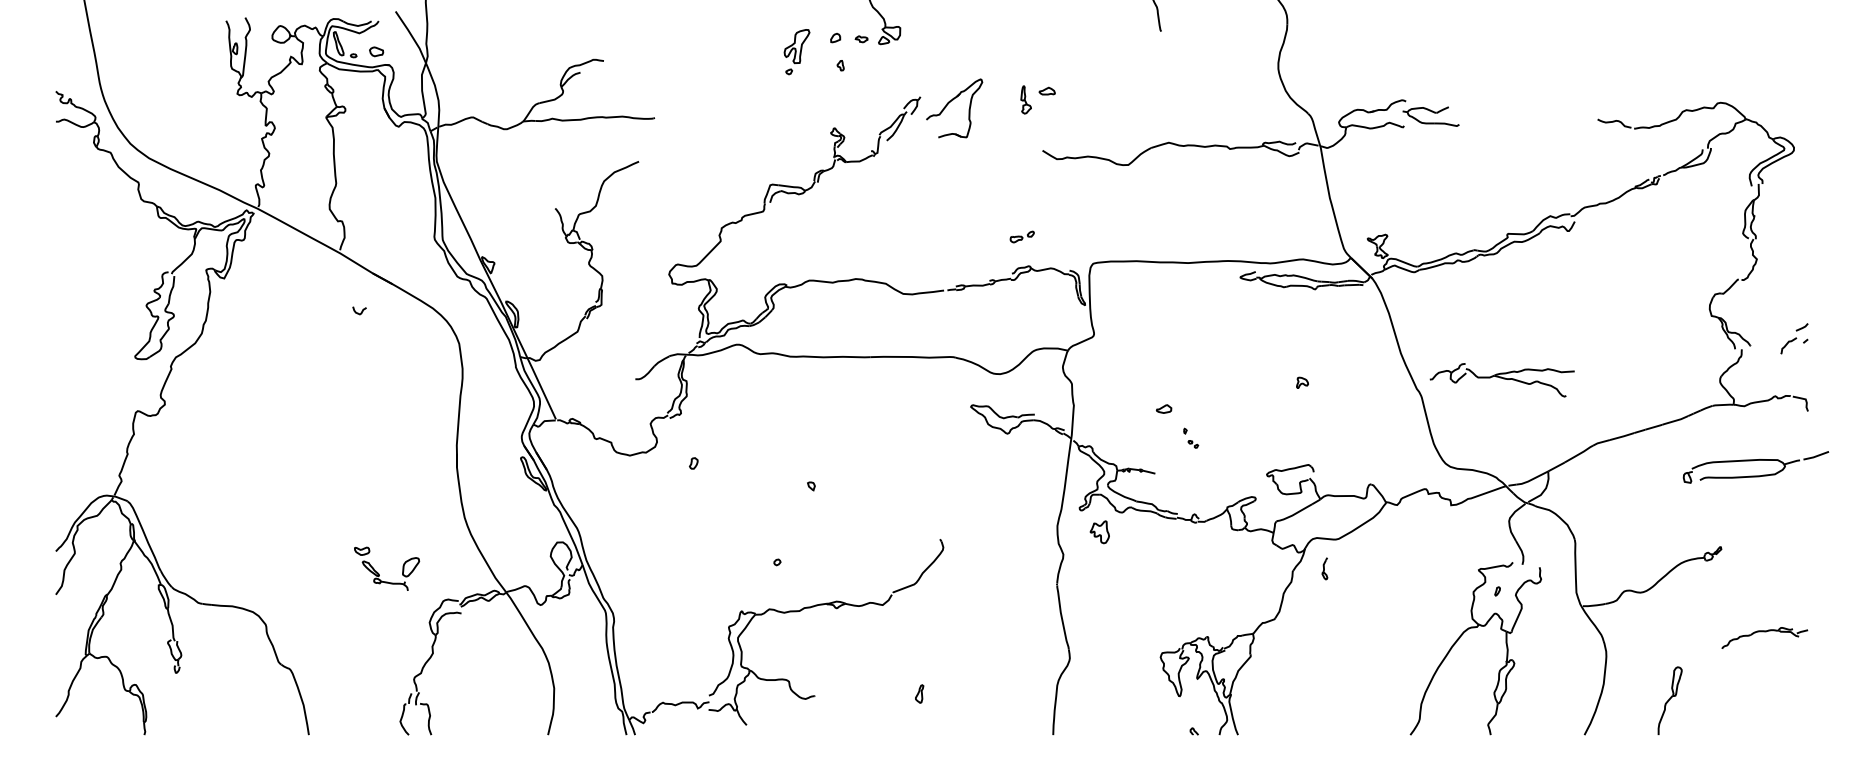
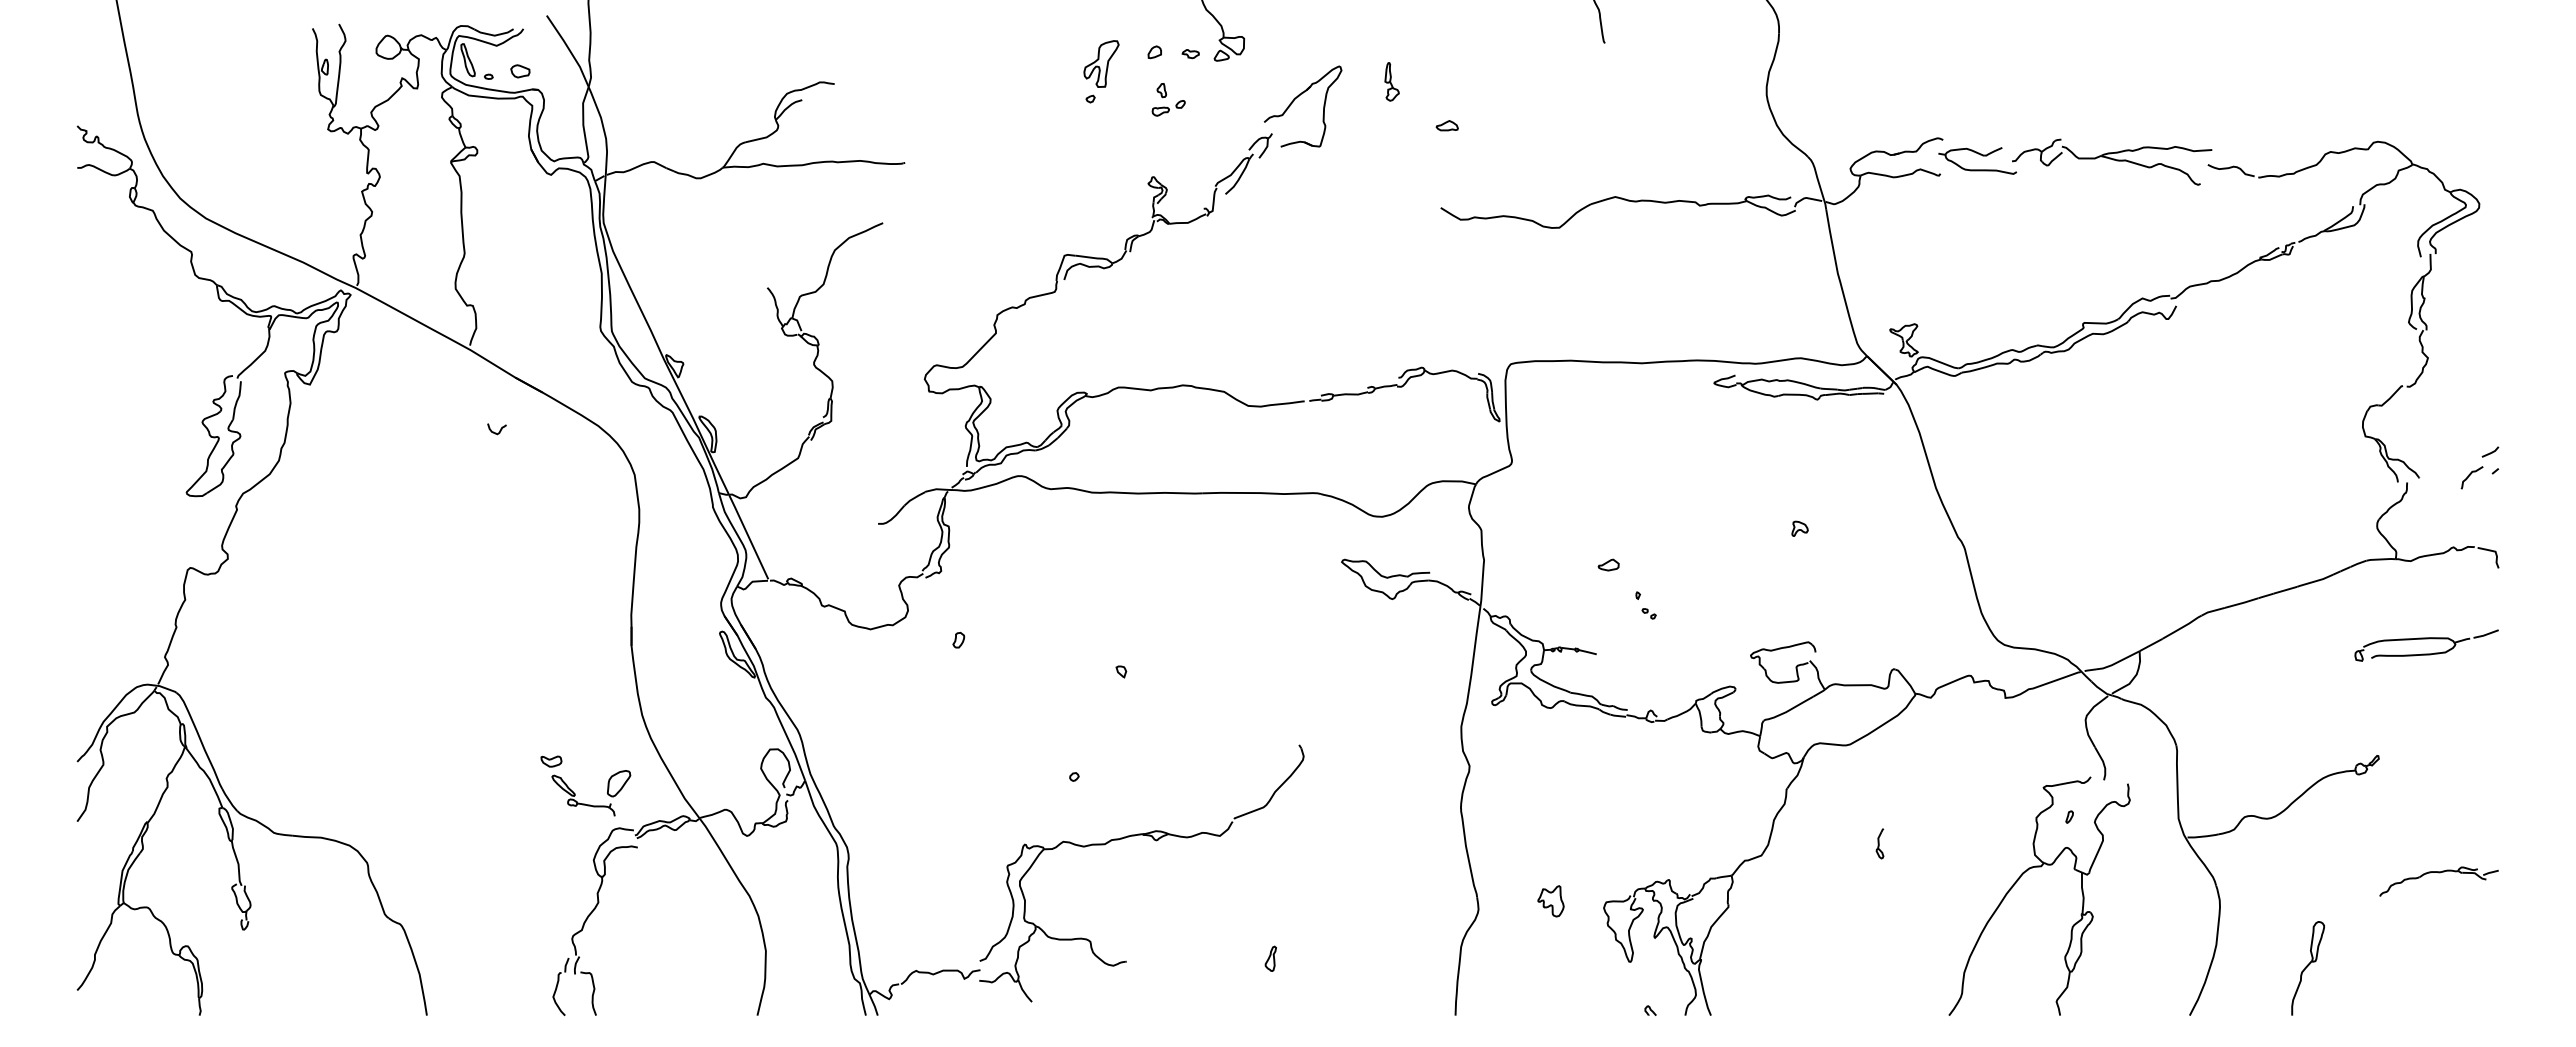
part: (1025, 99) -> (1391, 81), moved
part: (951, 101) -> (1298, 97), moved
part: (1022, 237) -> (1168, 108), moved
part: (1502, 379) -> (2112, 161), moved
part: (1755, 467) -> (2426, 645), size x0.71
part: (1099, 532) -> (1550, 901), moved
part: (1324, 568) -> (1879, 843), moved
part: (379, 574) -> (575, 793), moved

